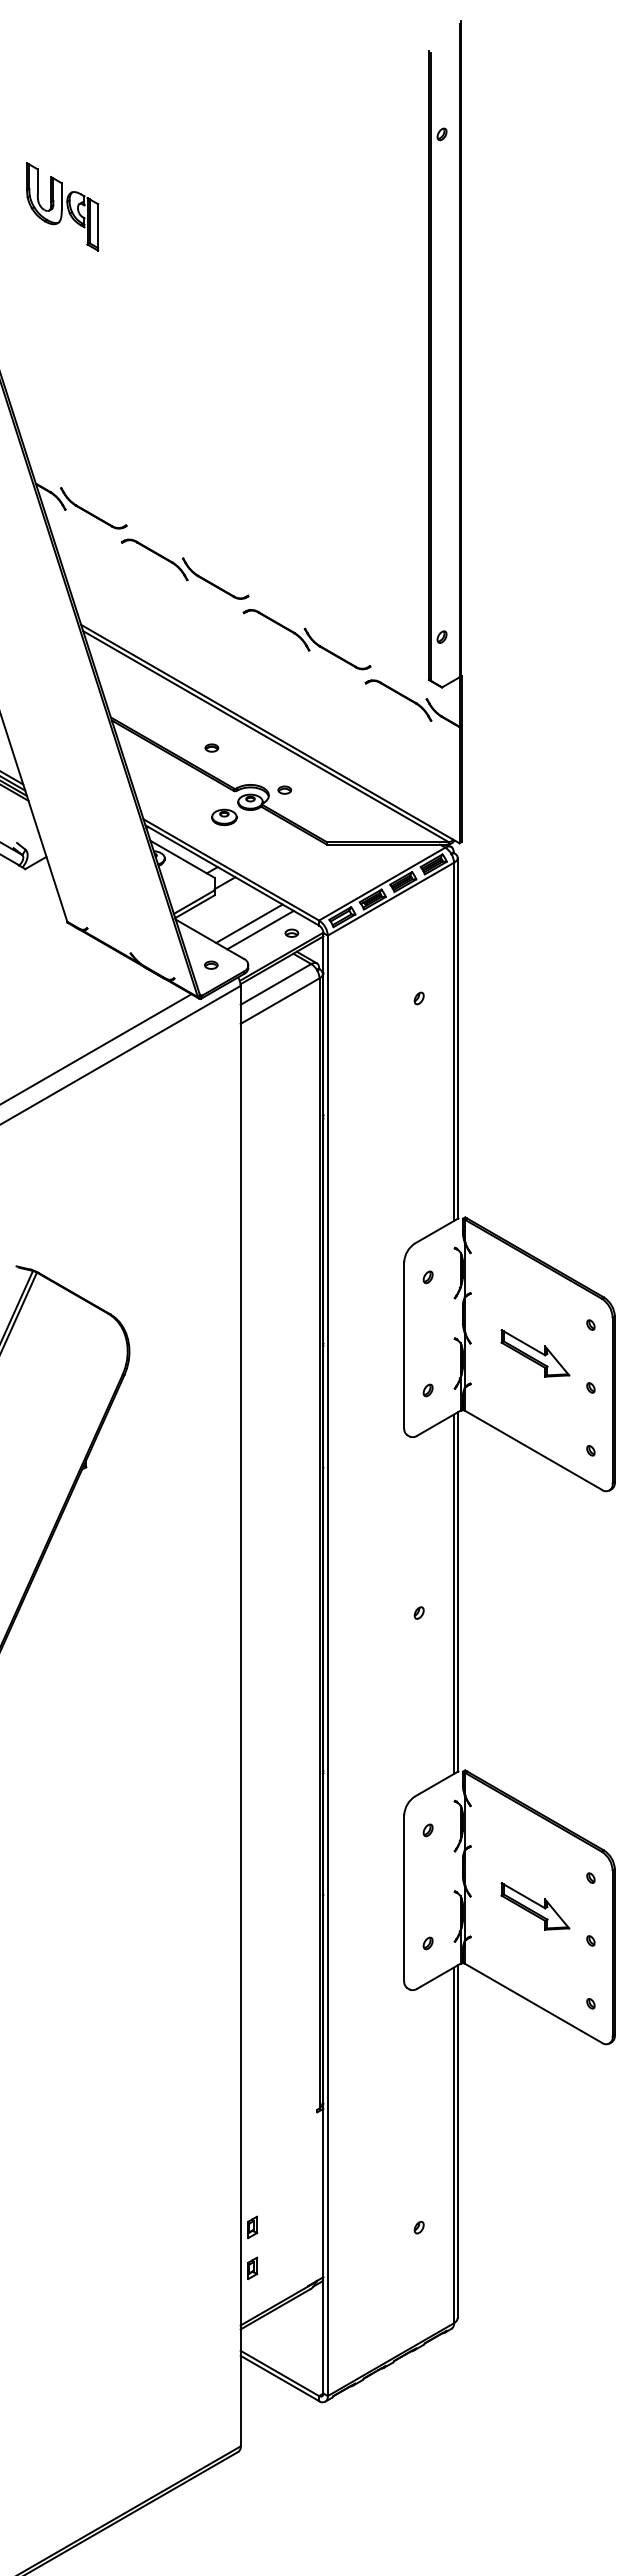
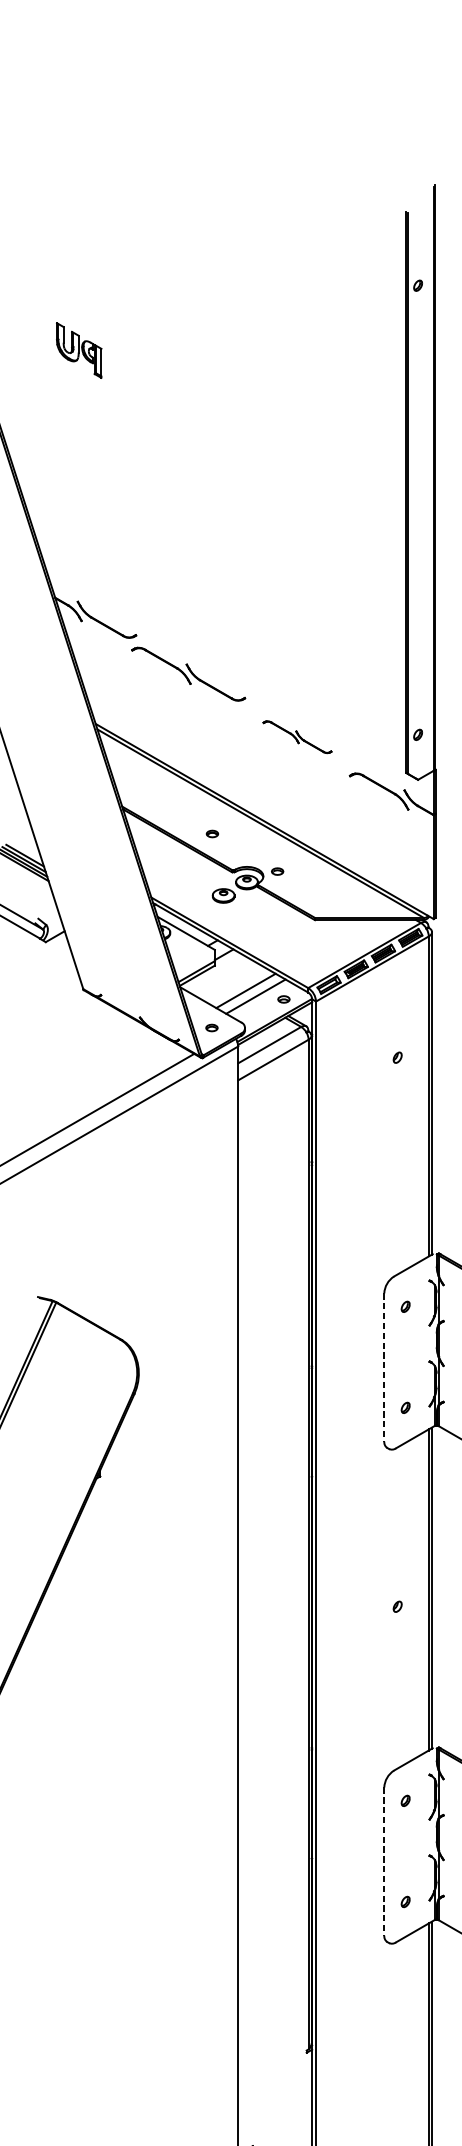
part: (62, 206) -> (79, 350), size x0.7
part: (306, 639) -> (297, 737), size x0.6
line: (404, 1345) -> (384, 1367), solid -> dashed
line: (404, 1898) -> (384, 1861), solid -> dashed

